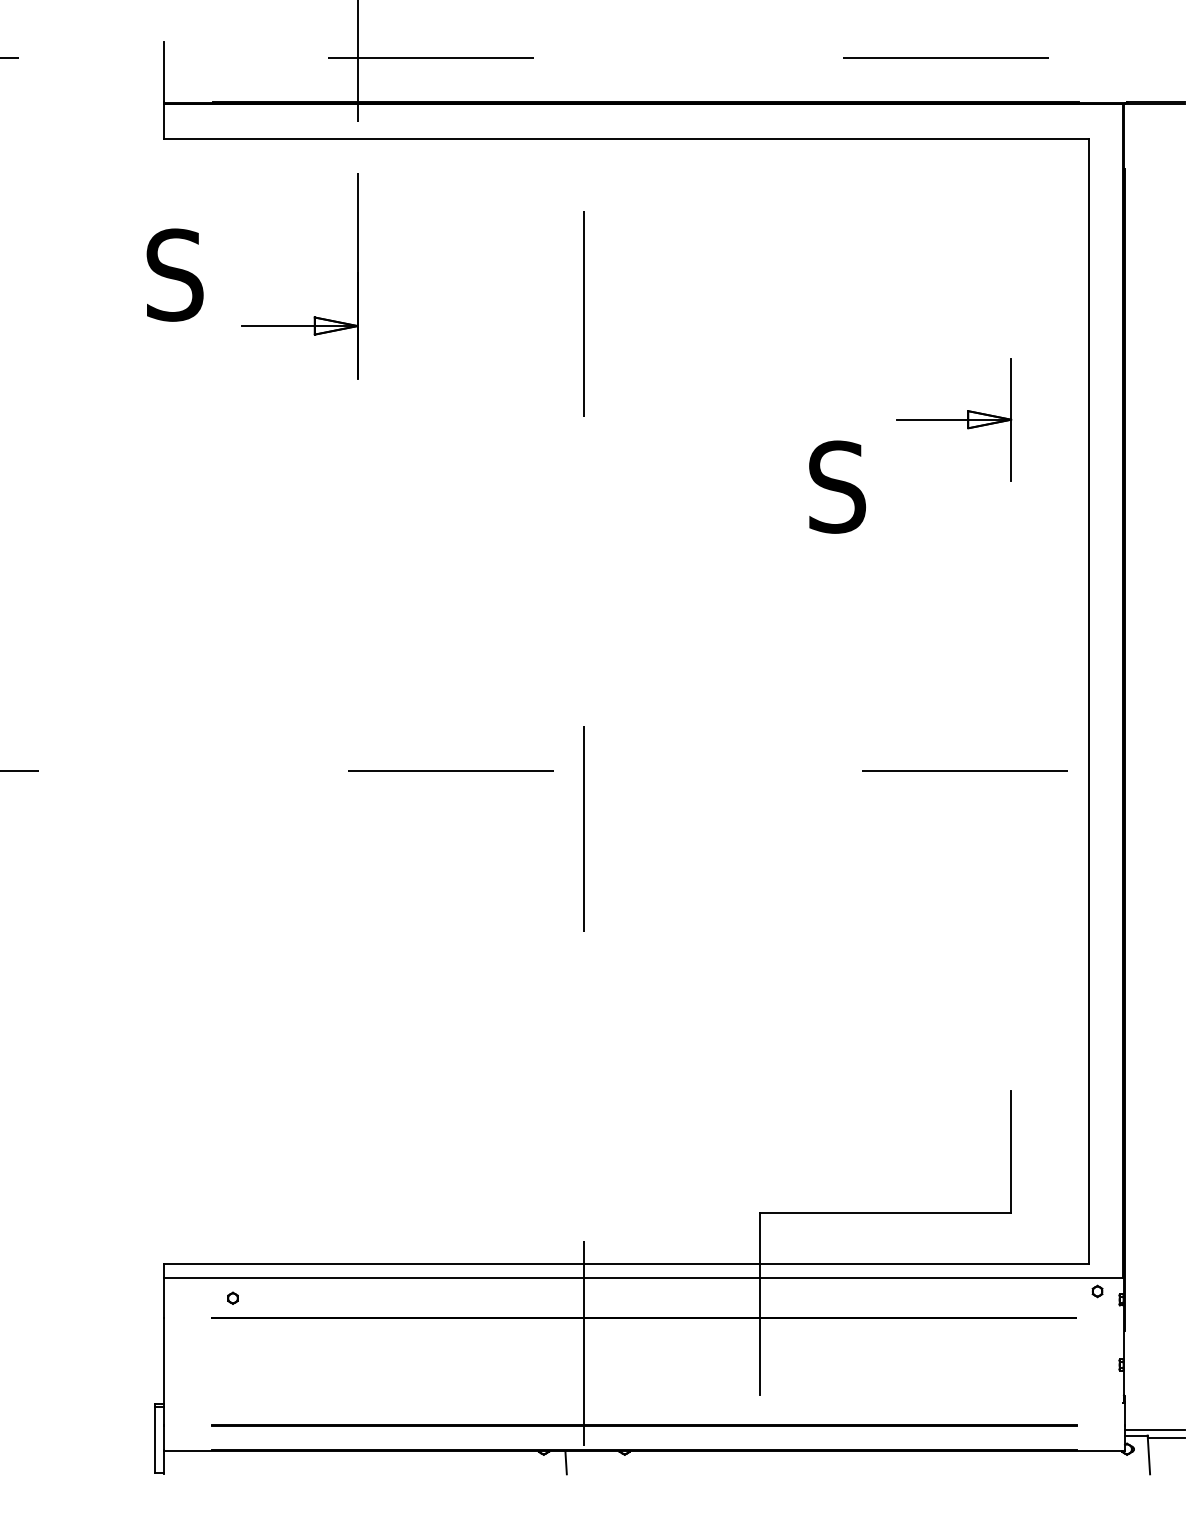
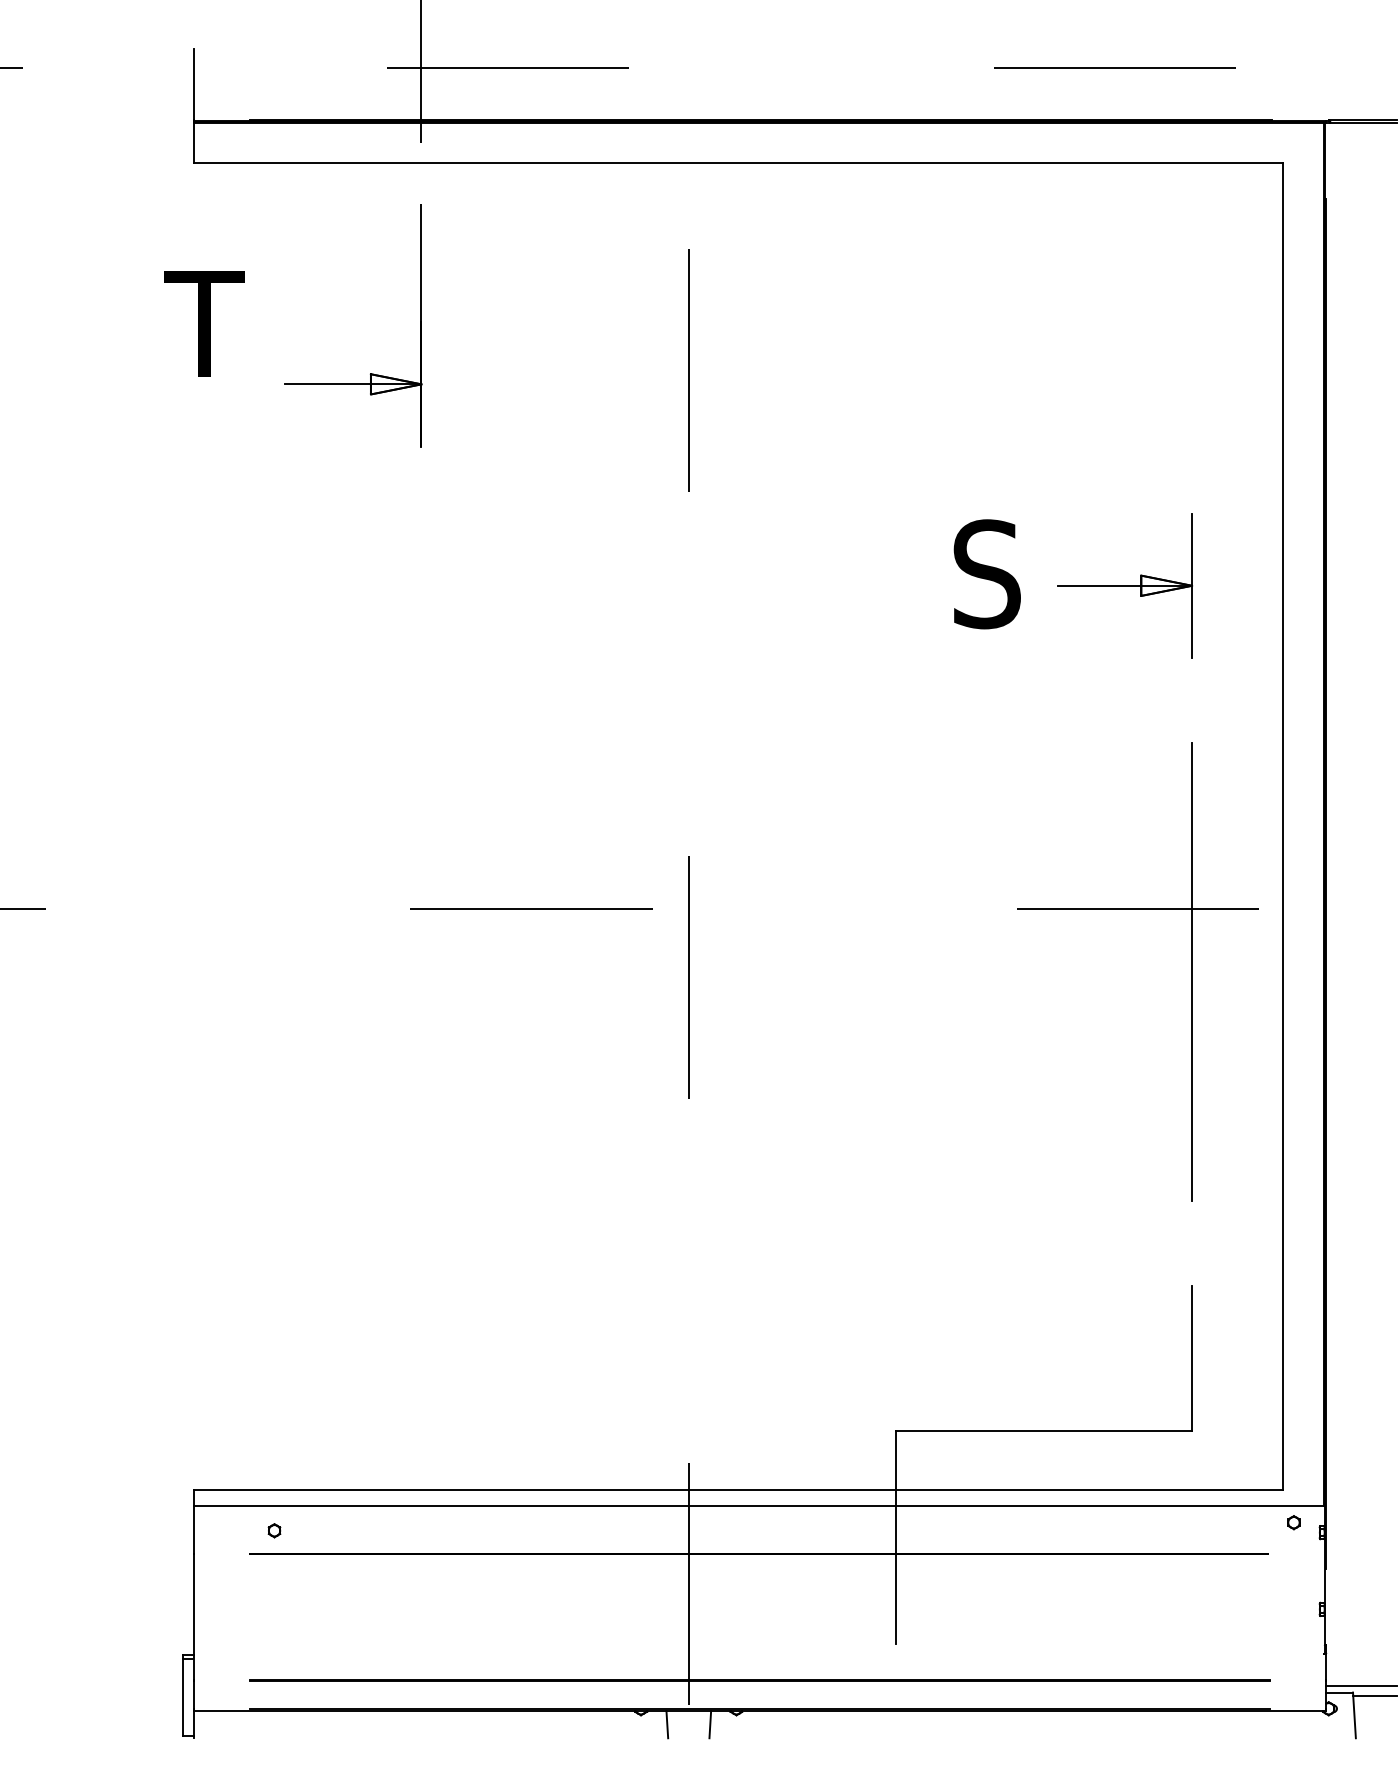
text: (173, 275) -> (204, 324), S -> T
part: (953, 419) -> (1124, 585), moved
line: (1011, 824) -> (1192, 971), added
line: (602, 1462) -> (710, 1724), added

